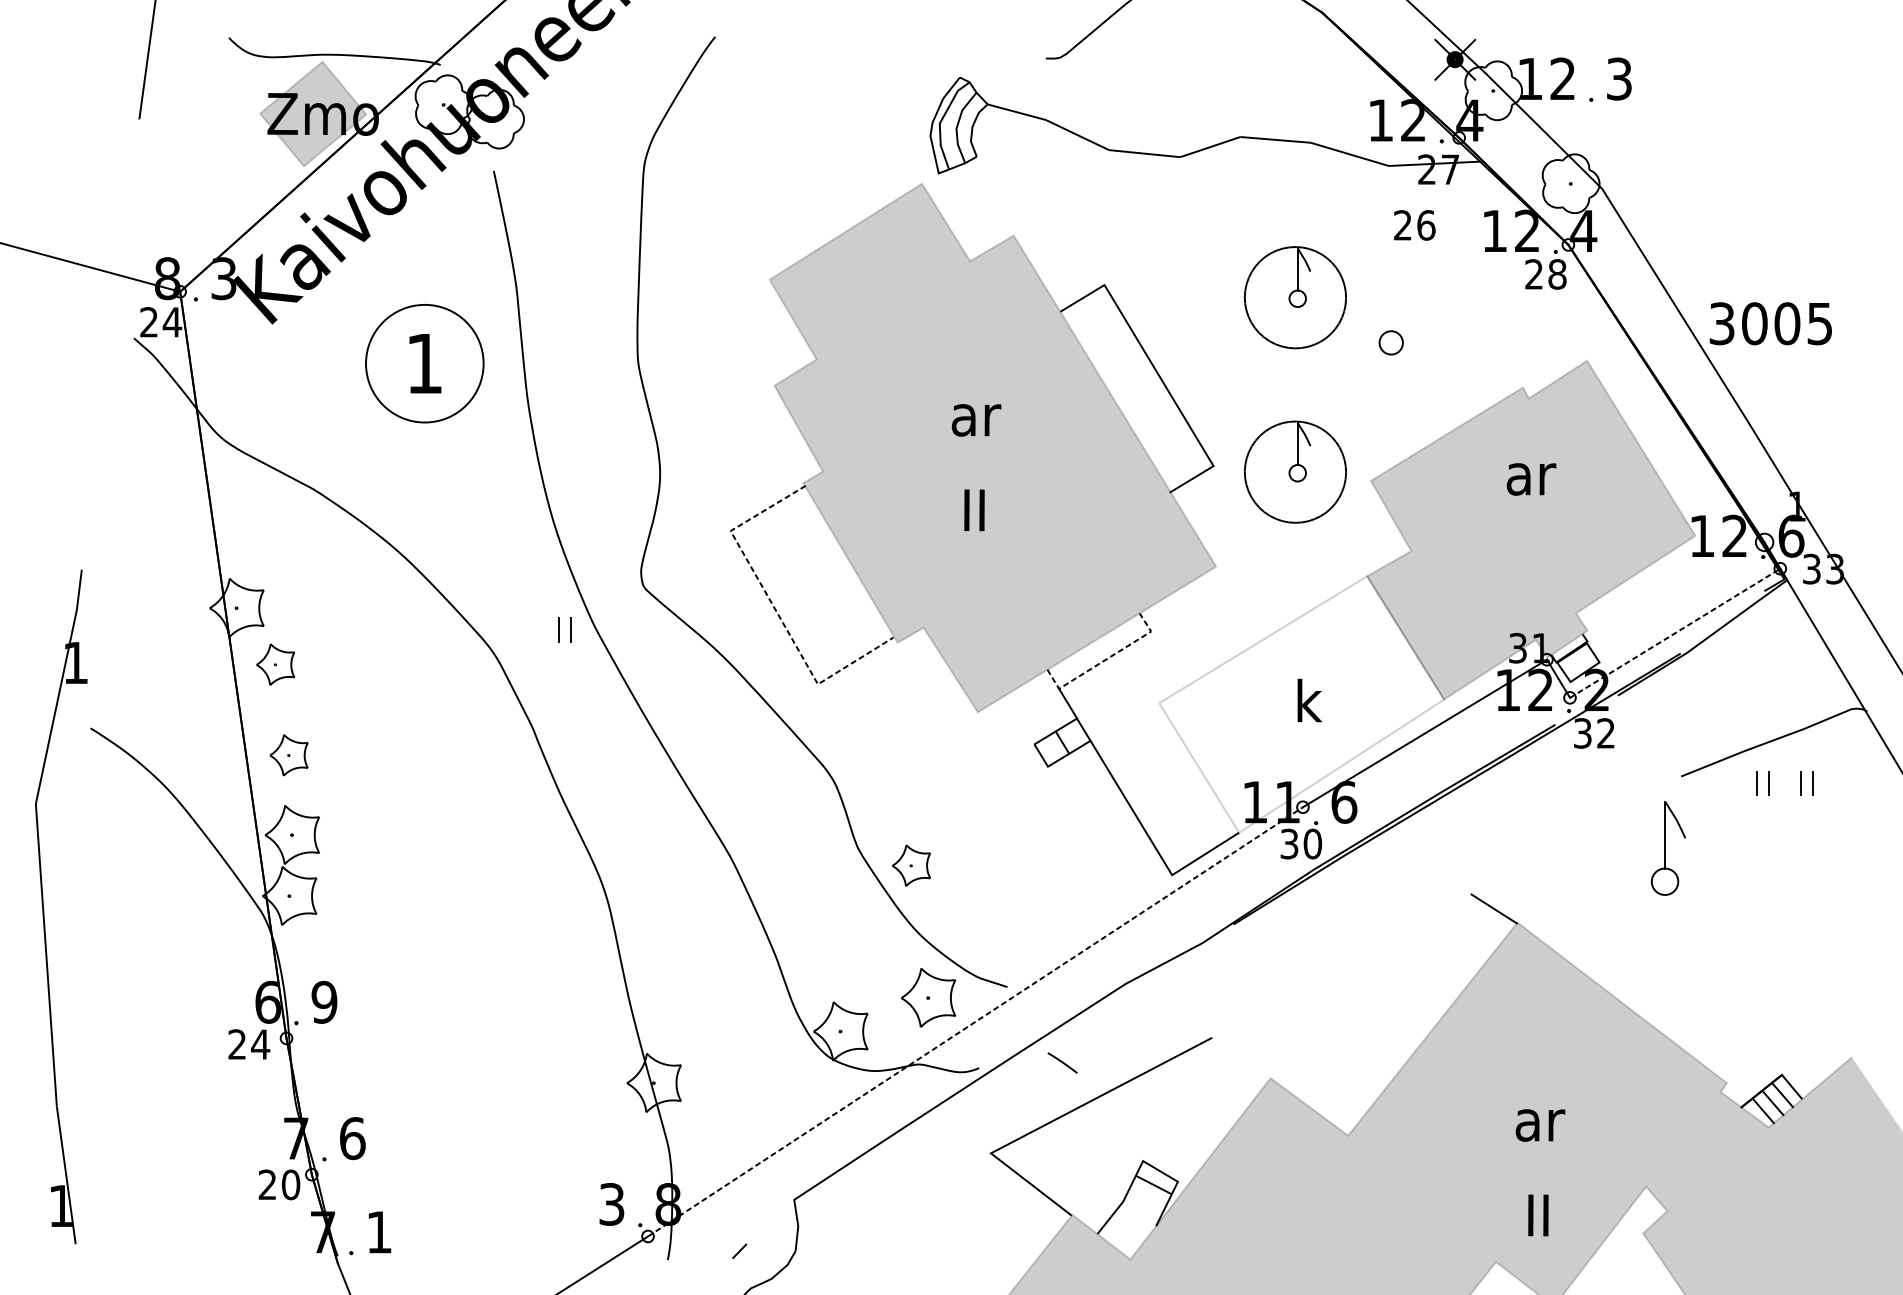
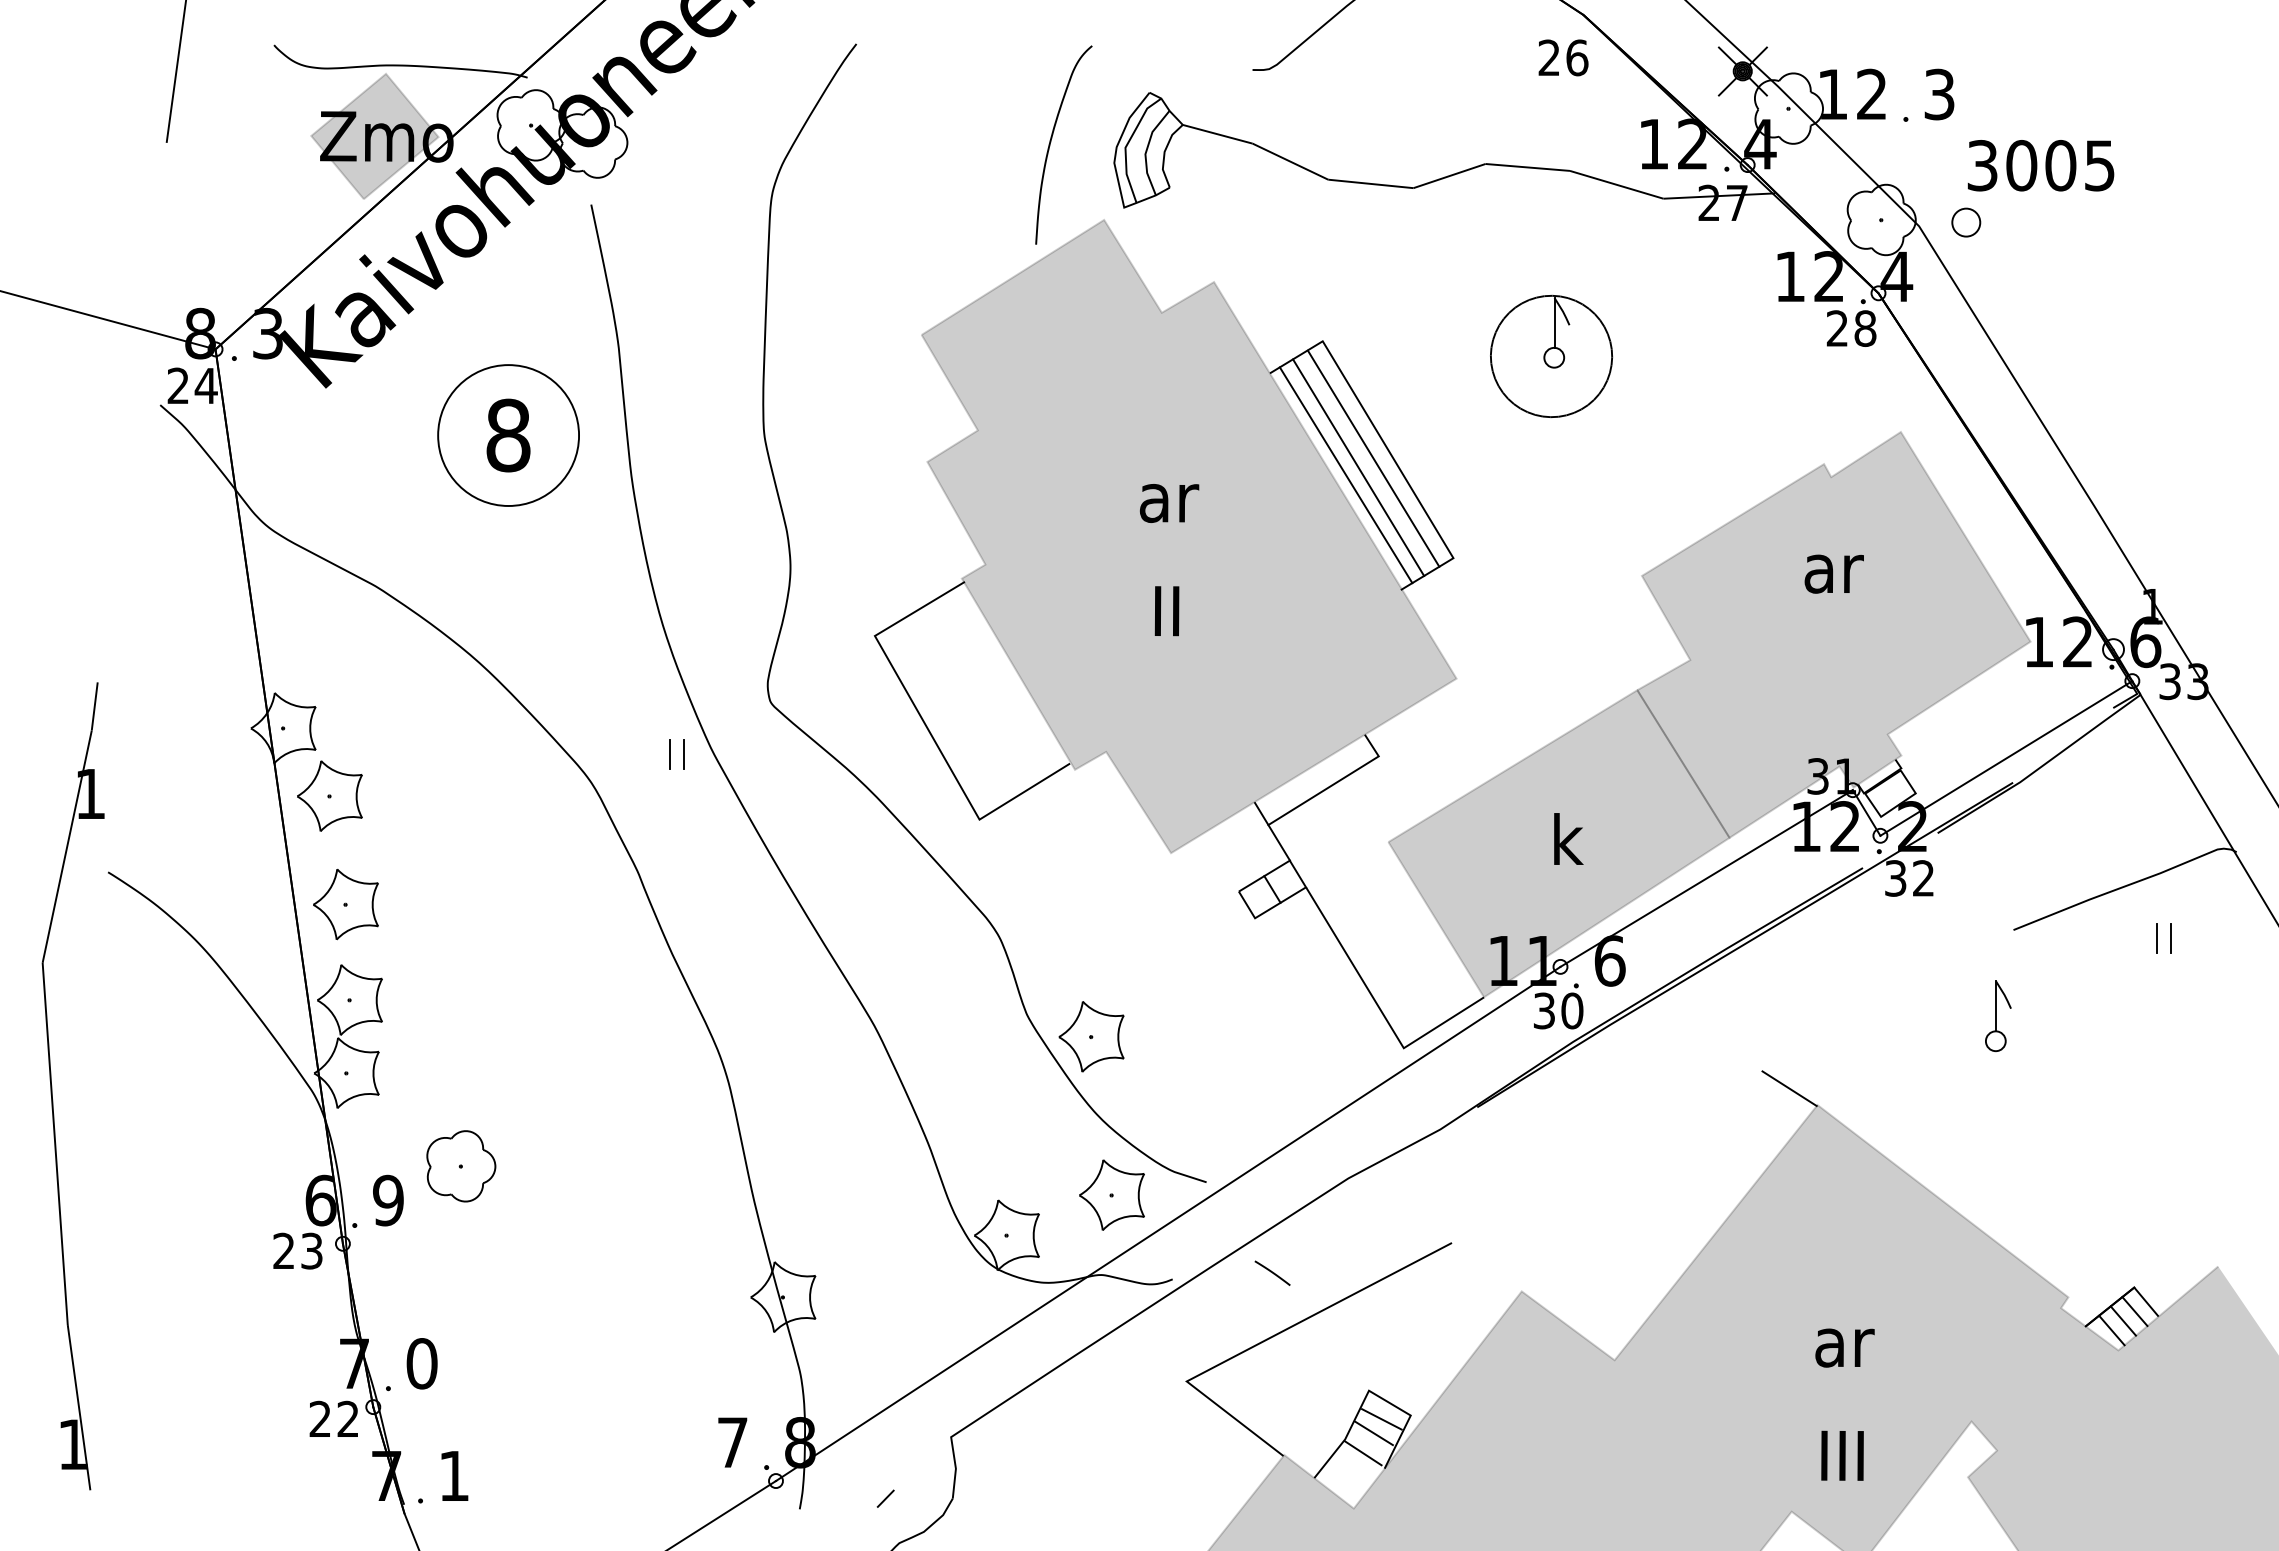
curve: (878, 119) -> (1051, 142), added
text: (1414, 225) -> (1563, 57), moved
text: (1770, 323) -> (2040, 165), moved
part: (1391, 342) -> (1966, 222), moved
text: (424, 363) -> (508, 435), 1 -> 8
line: (1146, 382) -> (1373, 458), added
line: (1134, 390) -> (1358, 467), added
line: (1123, 397) -> (1345, 475), added
part: (1295, 471) -> (1551, 564), removed
line: (774, 608) -> (927, 728), dashed -> solid
line: (1675, 633) -> (2006, 758), dashed -> solid
line: (1105, 660) -> (1323, 790), dashed -> solid
part: (275, 664) -> (329, 795), size x1.43
fill: (1301, 704) -> (1558, 843), added
part: (288, 755) -> (345, 904), size x1.43
part: (1762, 783) -> (2110, 938), removed
part: (1668, 848) -> (1998, 1016), size x0.62
part: (911, 865) -> (1091, 1036), size x1.43
part: (385, 973) -> (461, 1166), added
line: (975, 1021) -> (1168, 1223), dashed -> solid
text: (260, 1044) -> (311, 1250), 24 -> 23
text: (352, 1138) -> (421, 1363), 6 -> 0
text: (291, 1184) -> (348, 1418), 20 -> 22
line: (1146, 1196) -> (1373, 1433), added
text: (611, 1204) -> (732, 1442), 3 -> 7
line: (1137, 1213) -> (1362, 1453), added
text: (1538, 1215) -> (1842, 1455), II -> III

